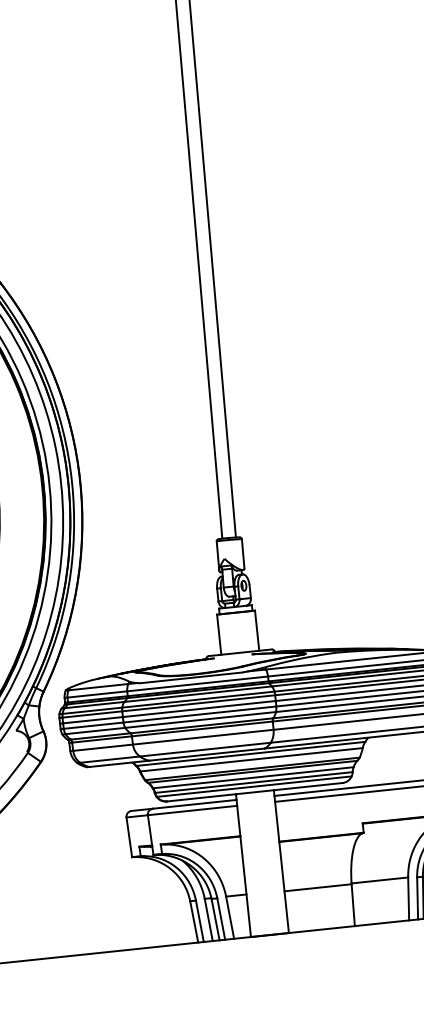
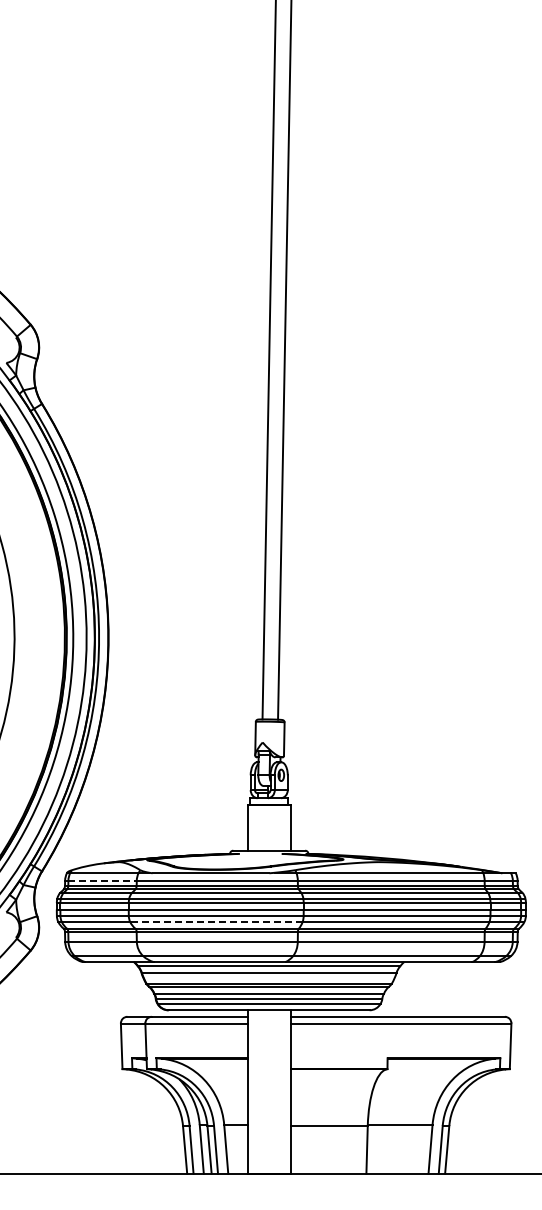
line: (98, 694) -> (103, 880), solid -> dashed
line: (199, 720) -> (215, 922), solid -> dashed

